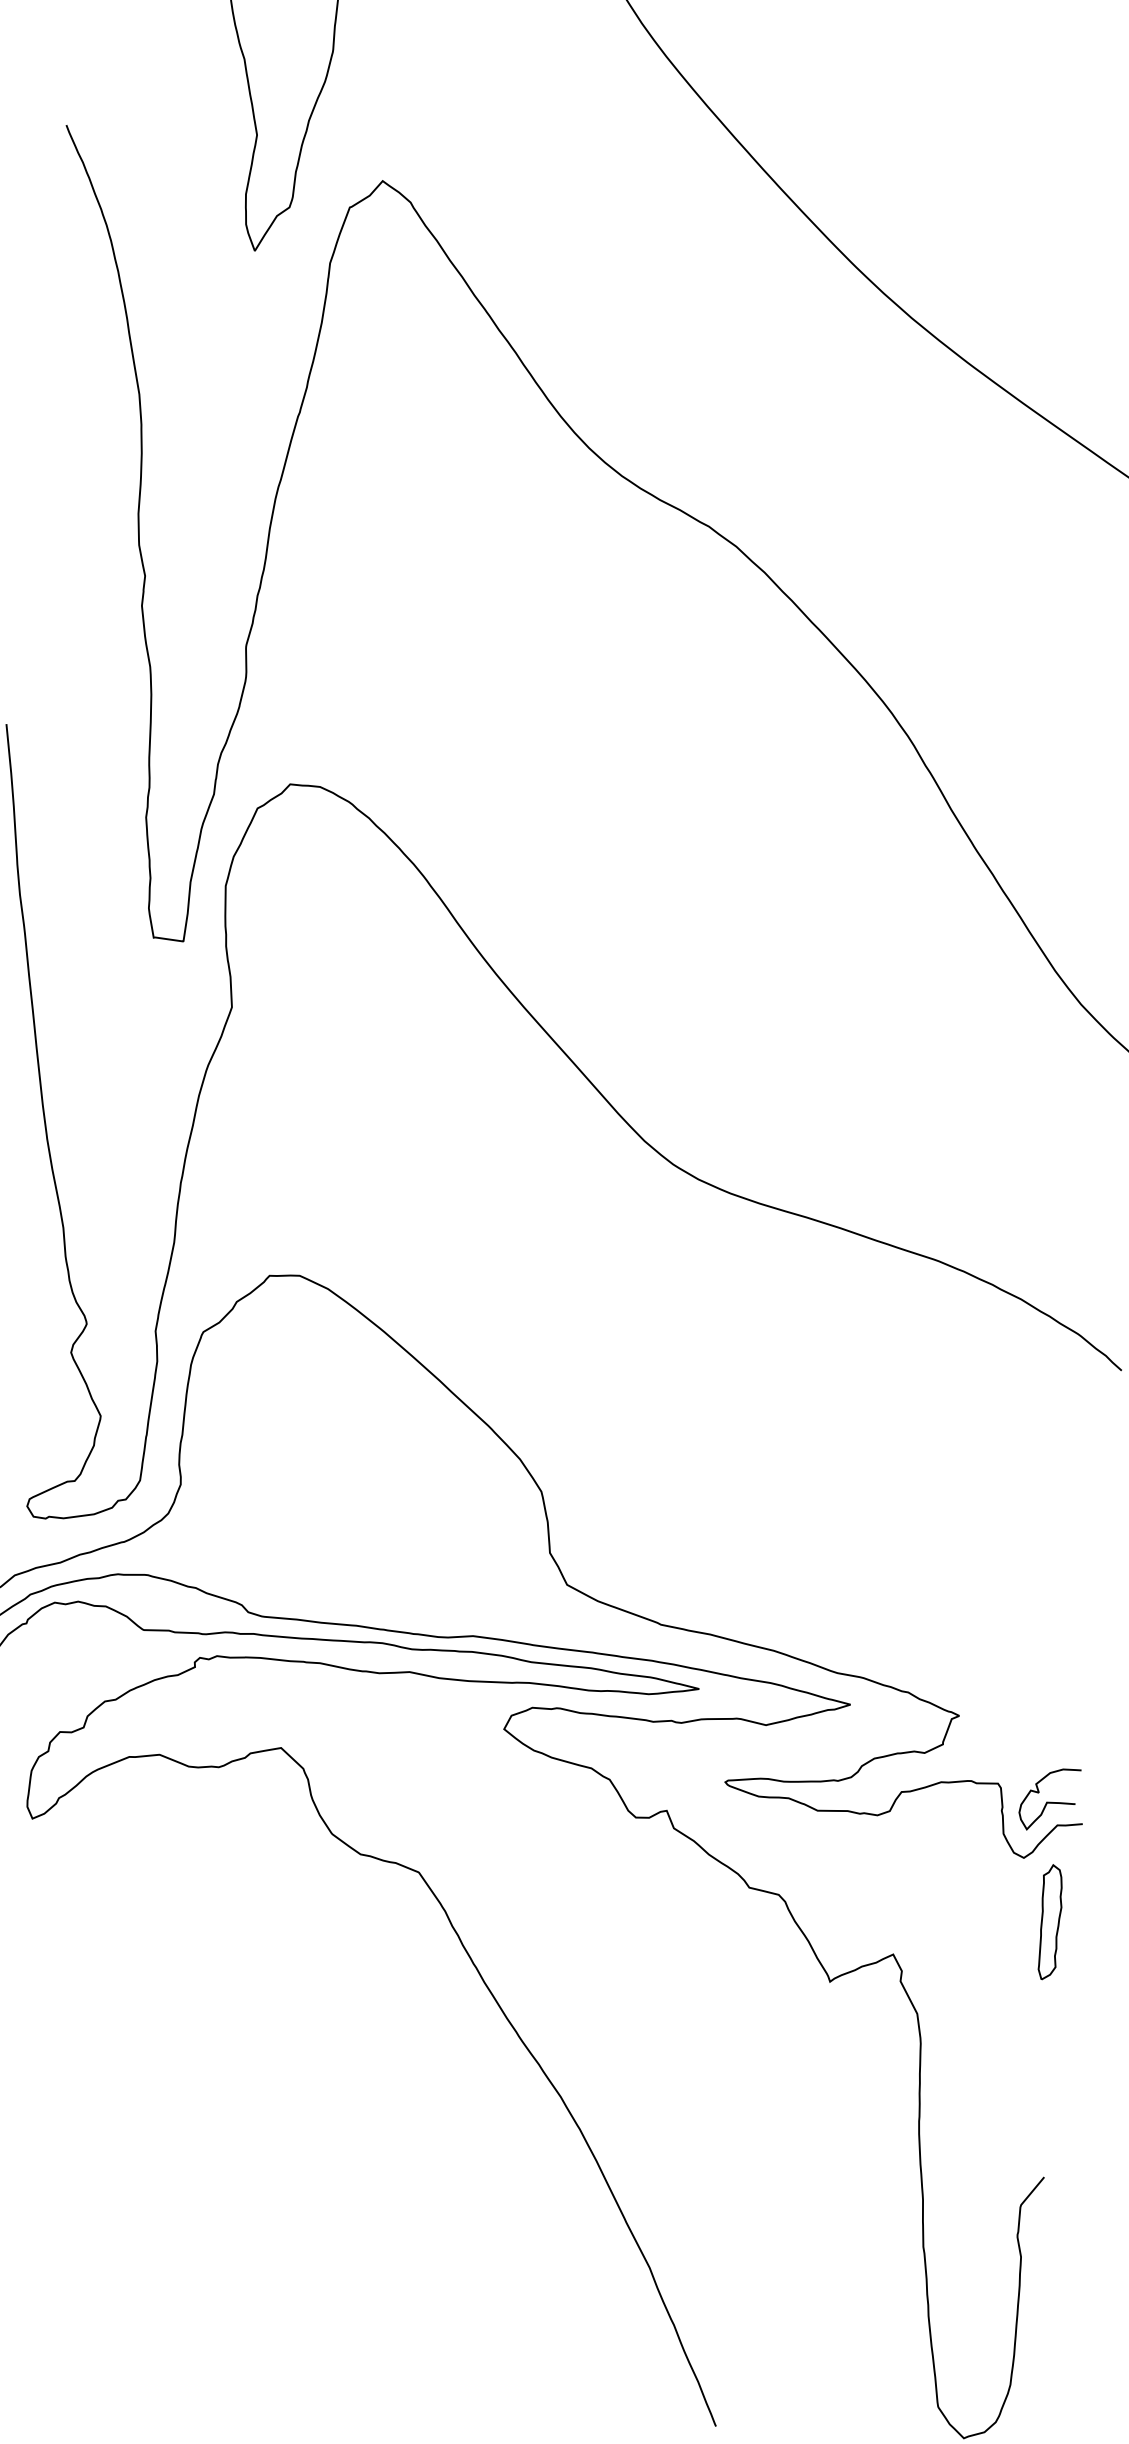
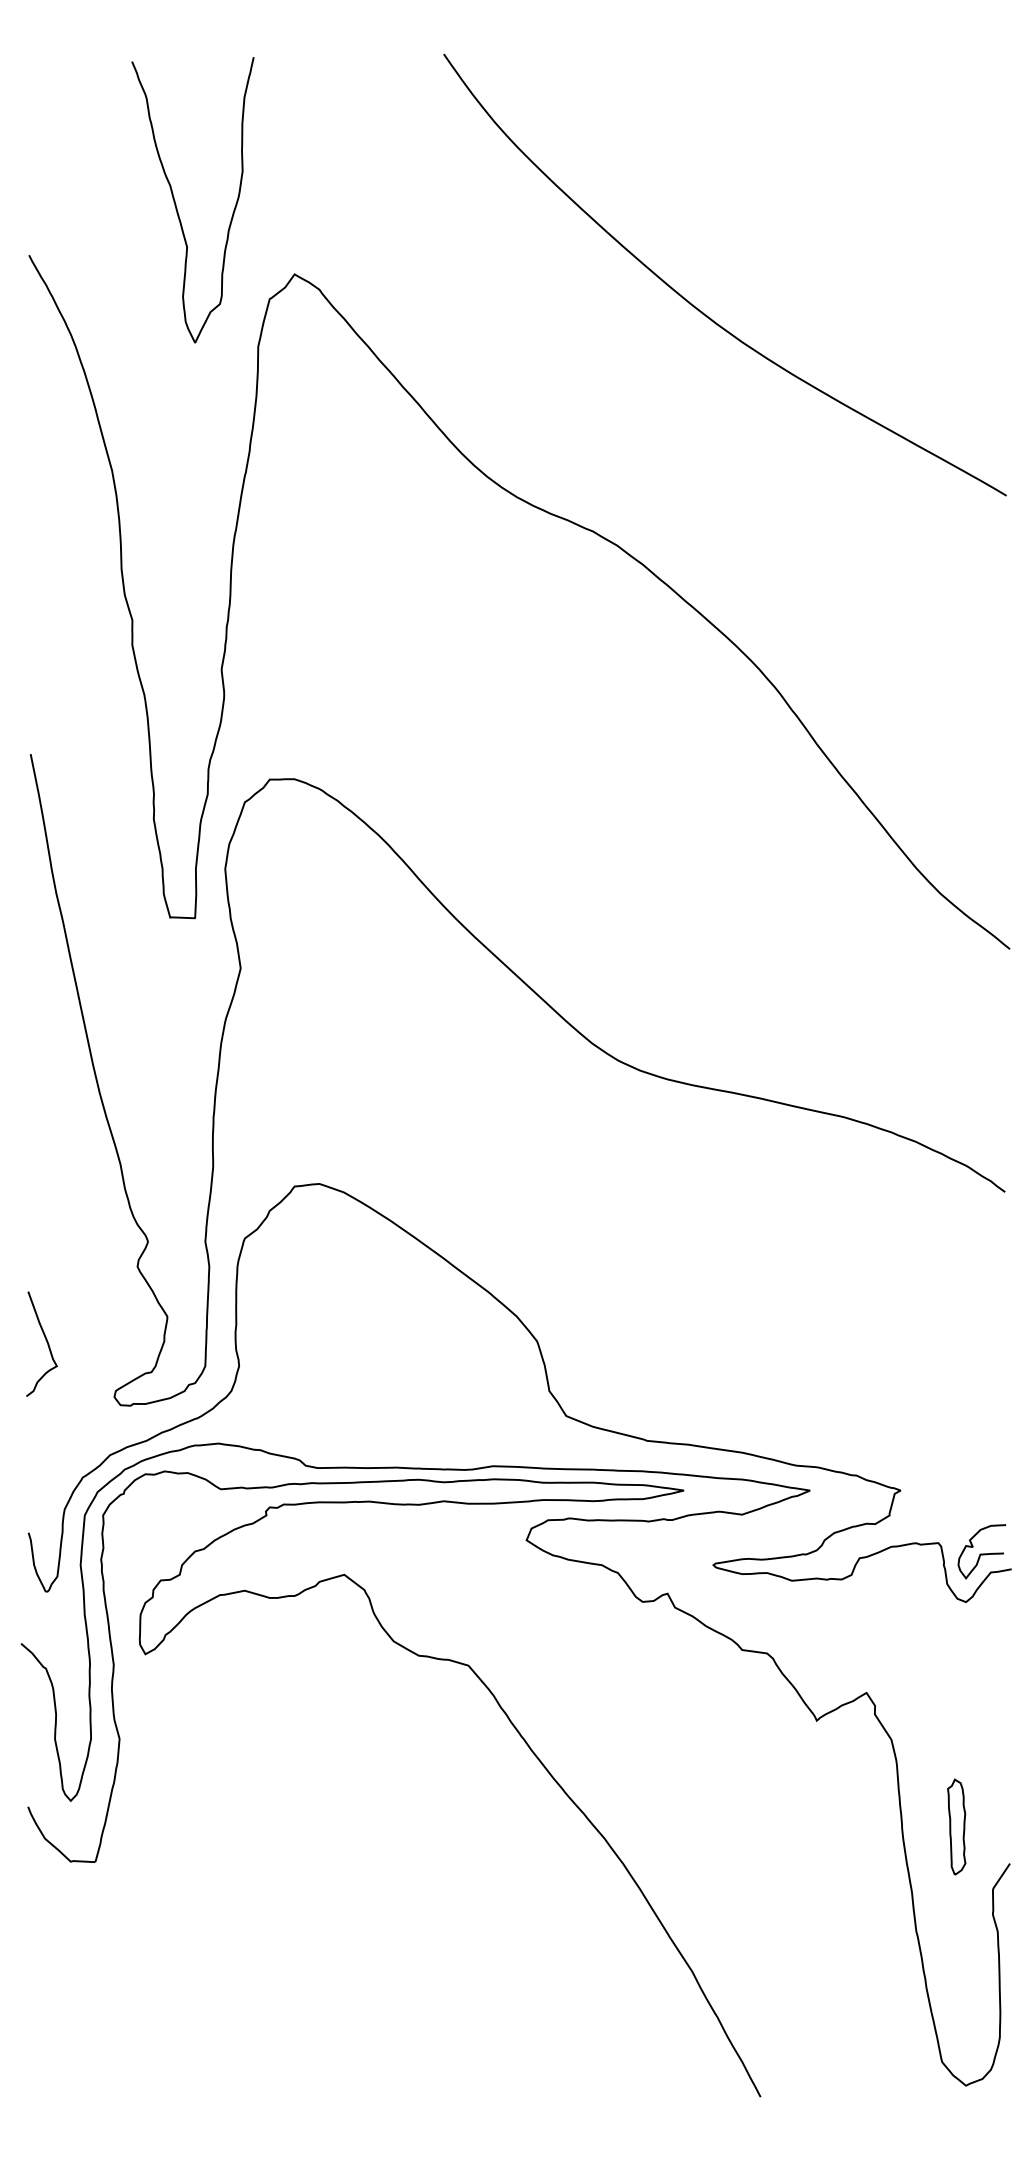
part: (1049, 1921) -> (956, 1826), moved

